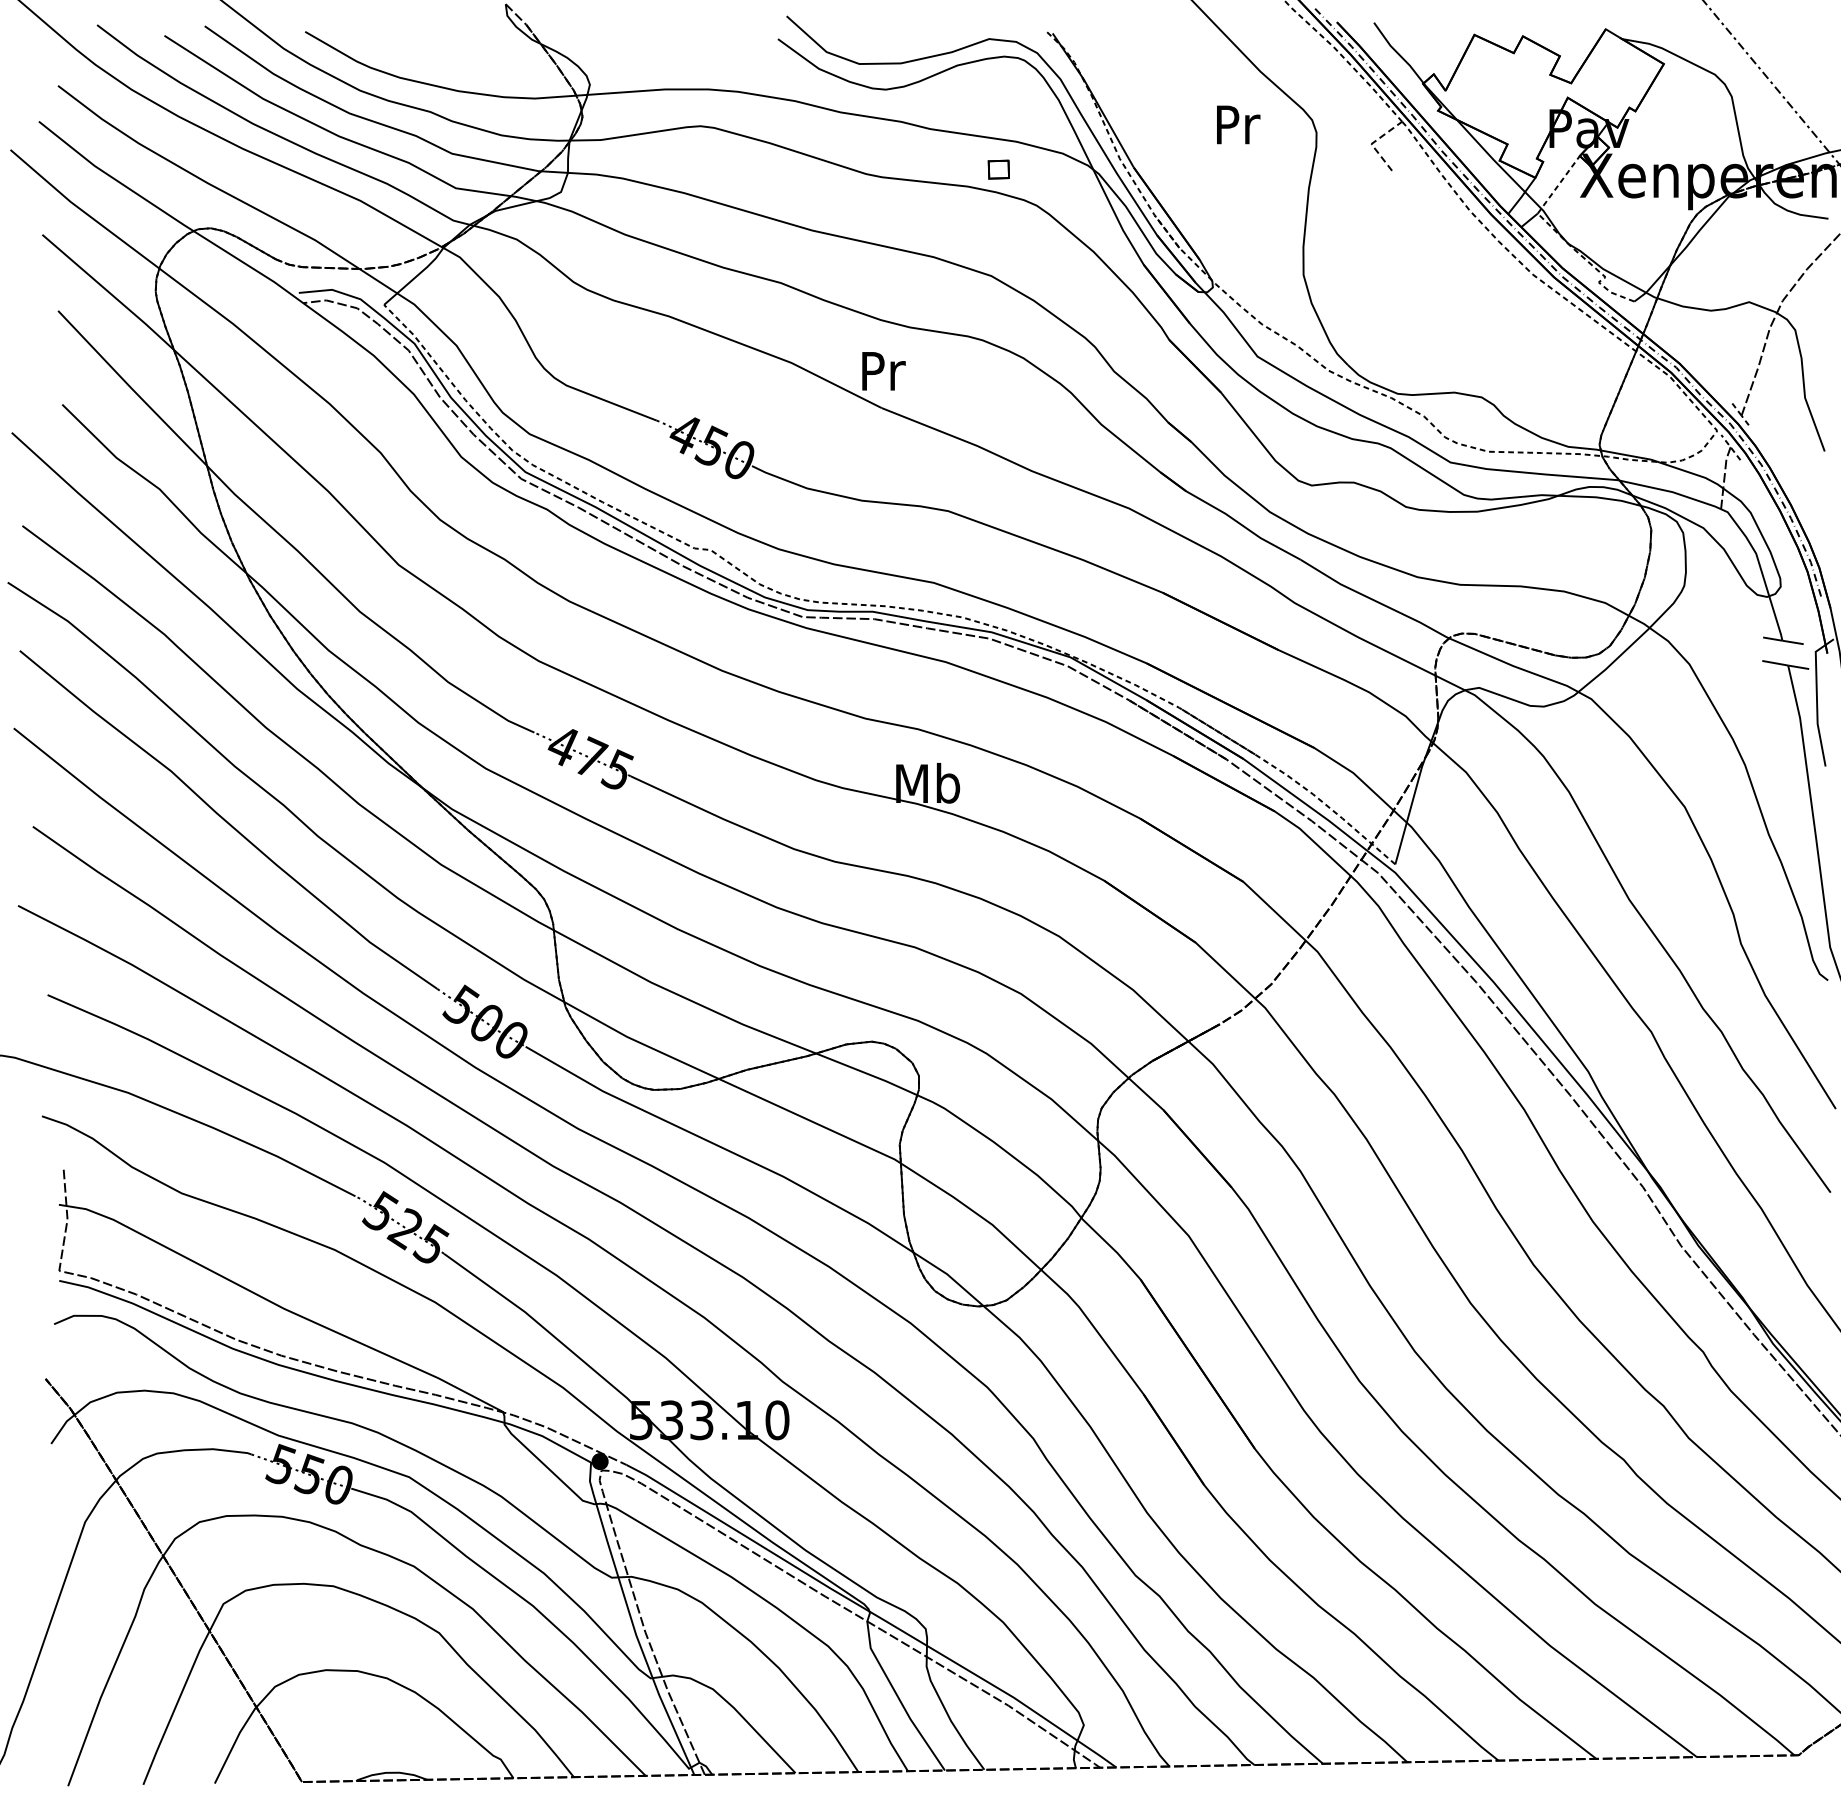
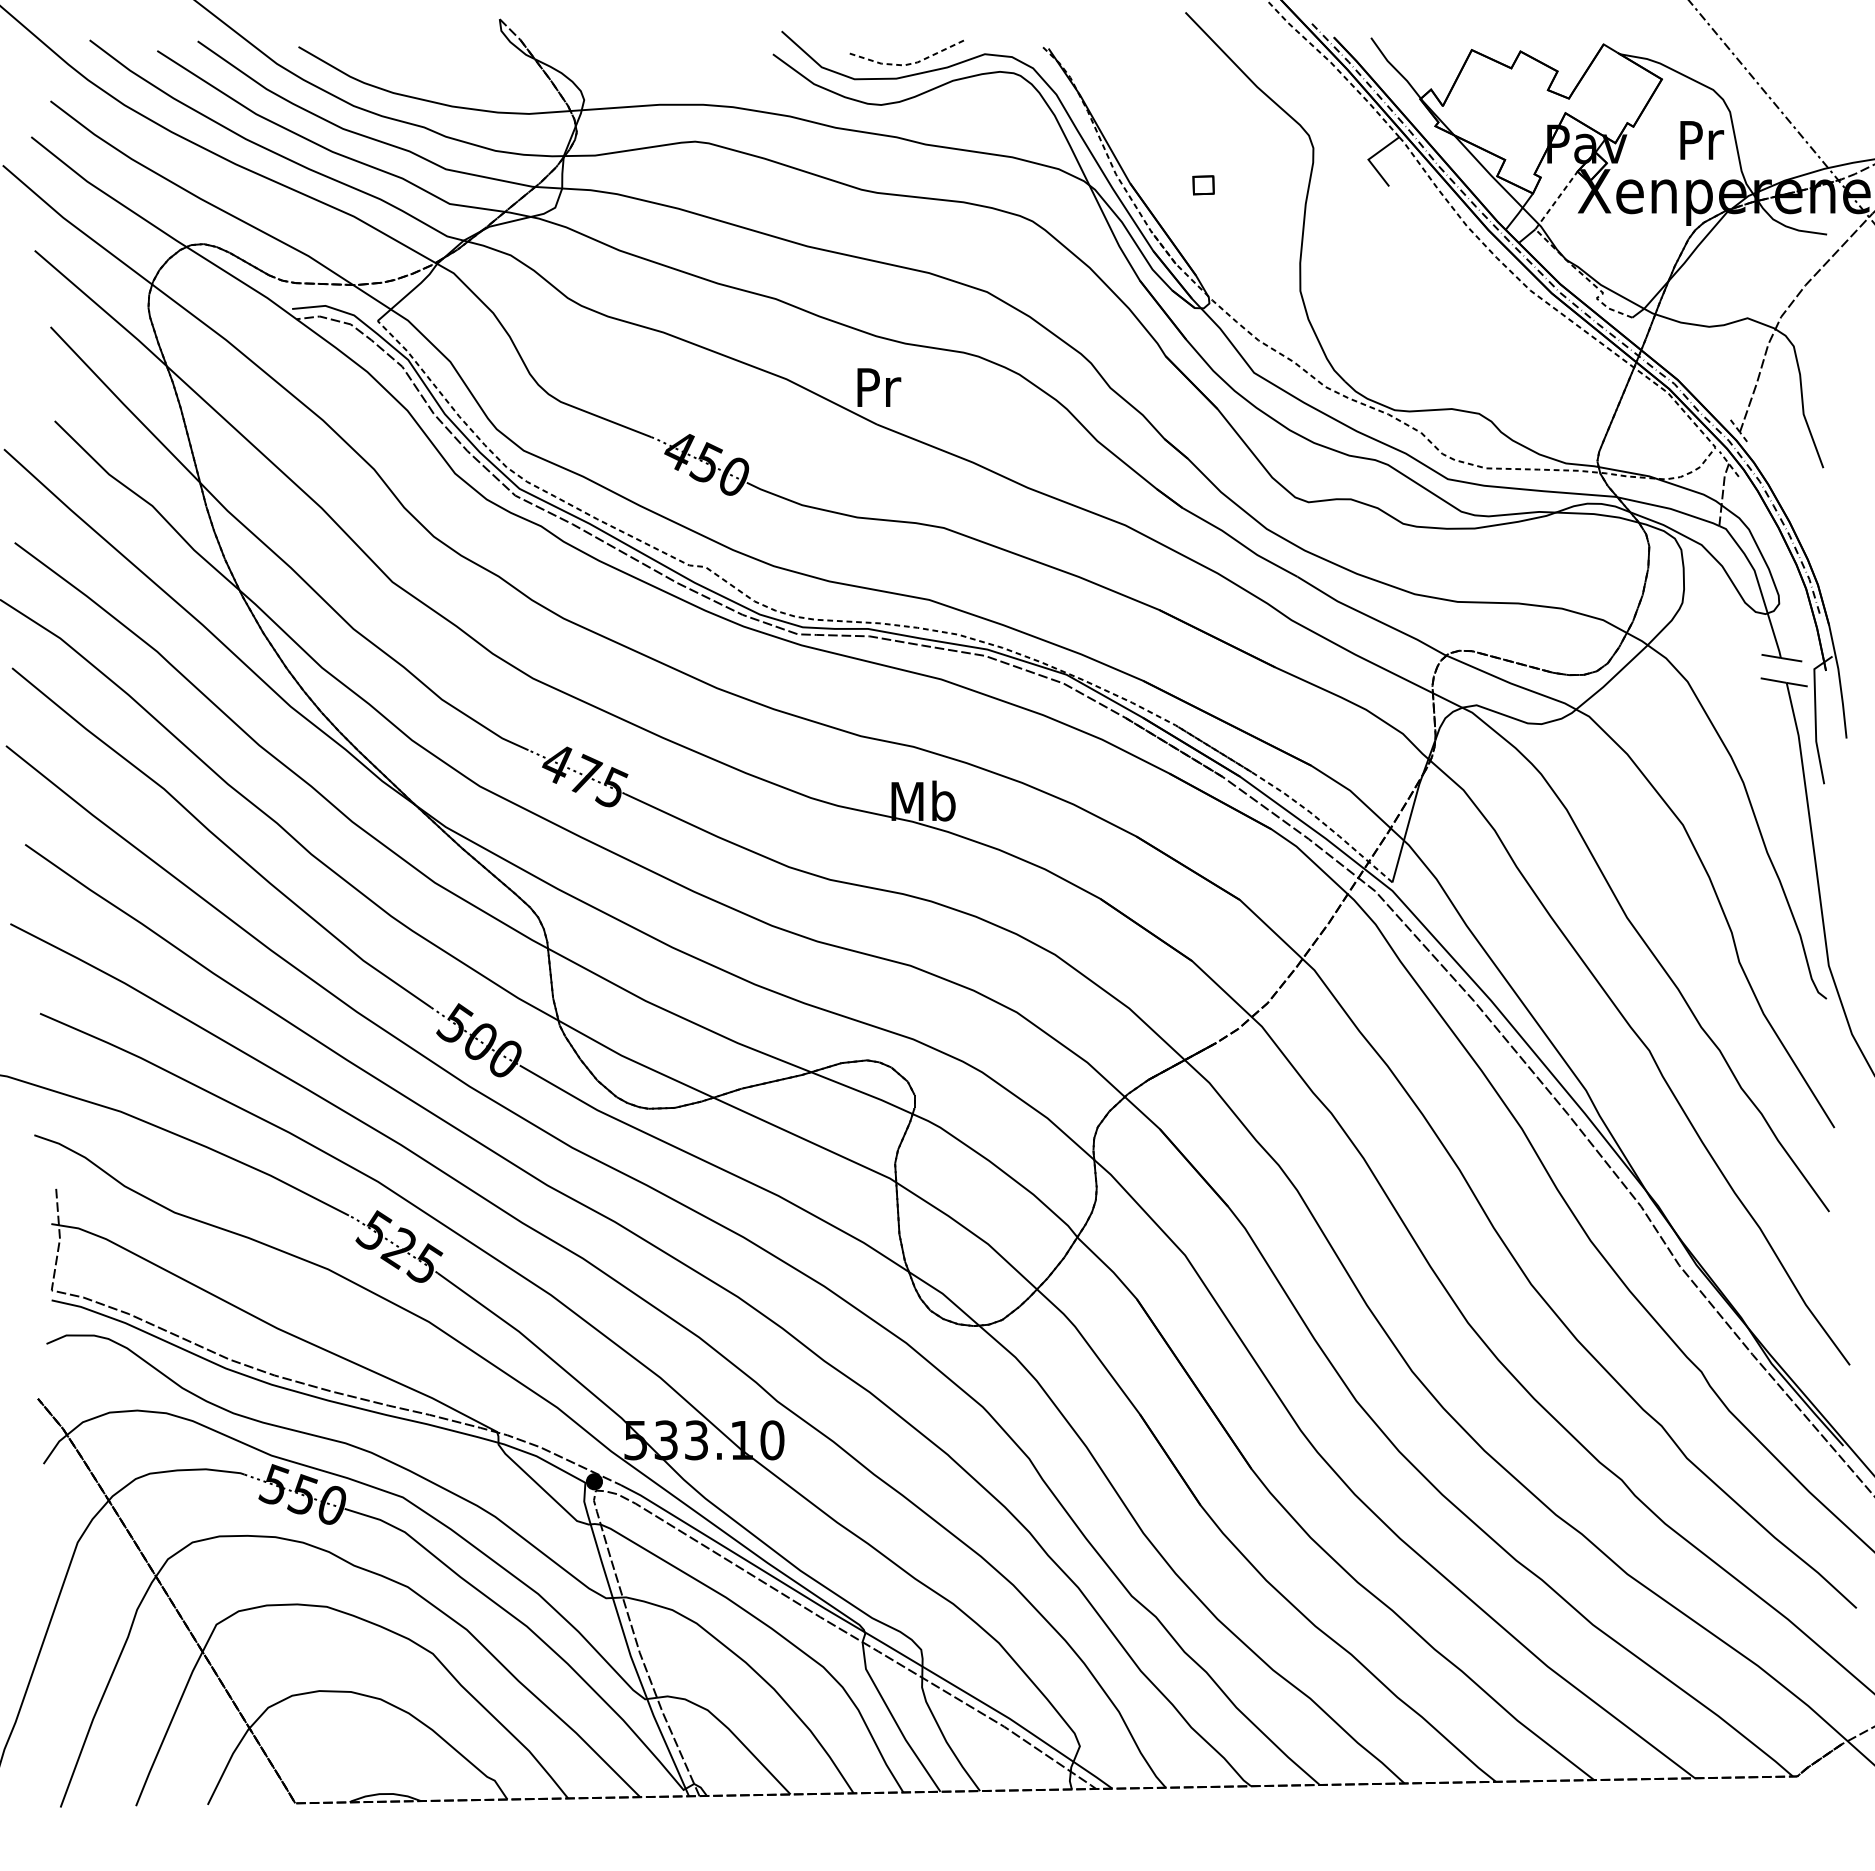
line: (912, 48) -> (907, 63), added
text: (1238, 125) -> (1702, 140), moved
line: (1373, 142) -> (1370, 158), dashed -> solid
part: (998, 169) -> (1203, 185), moved

